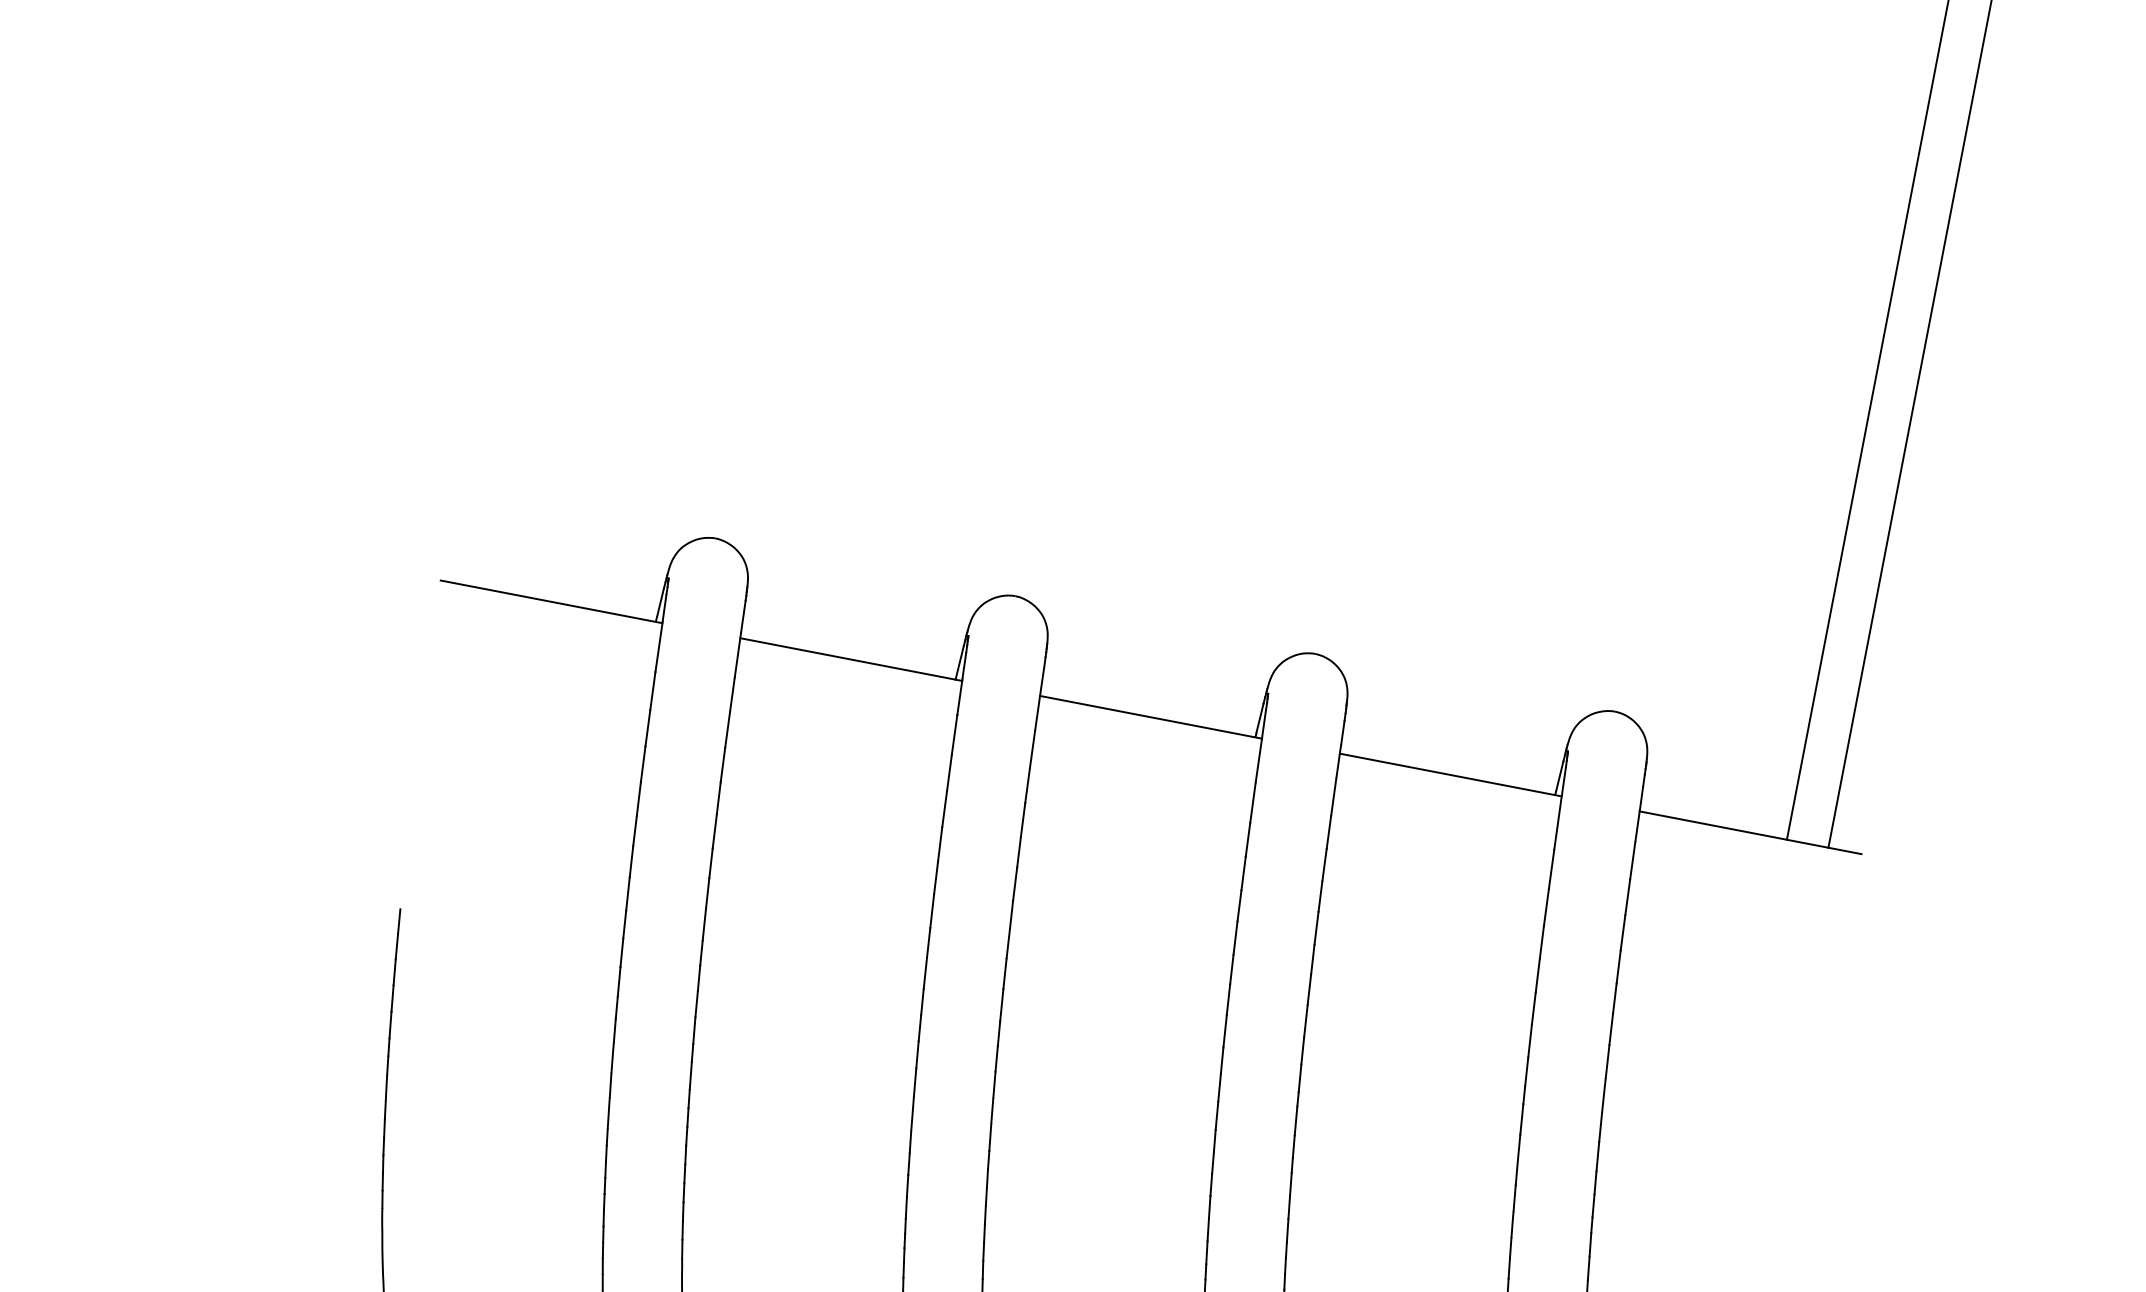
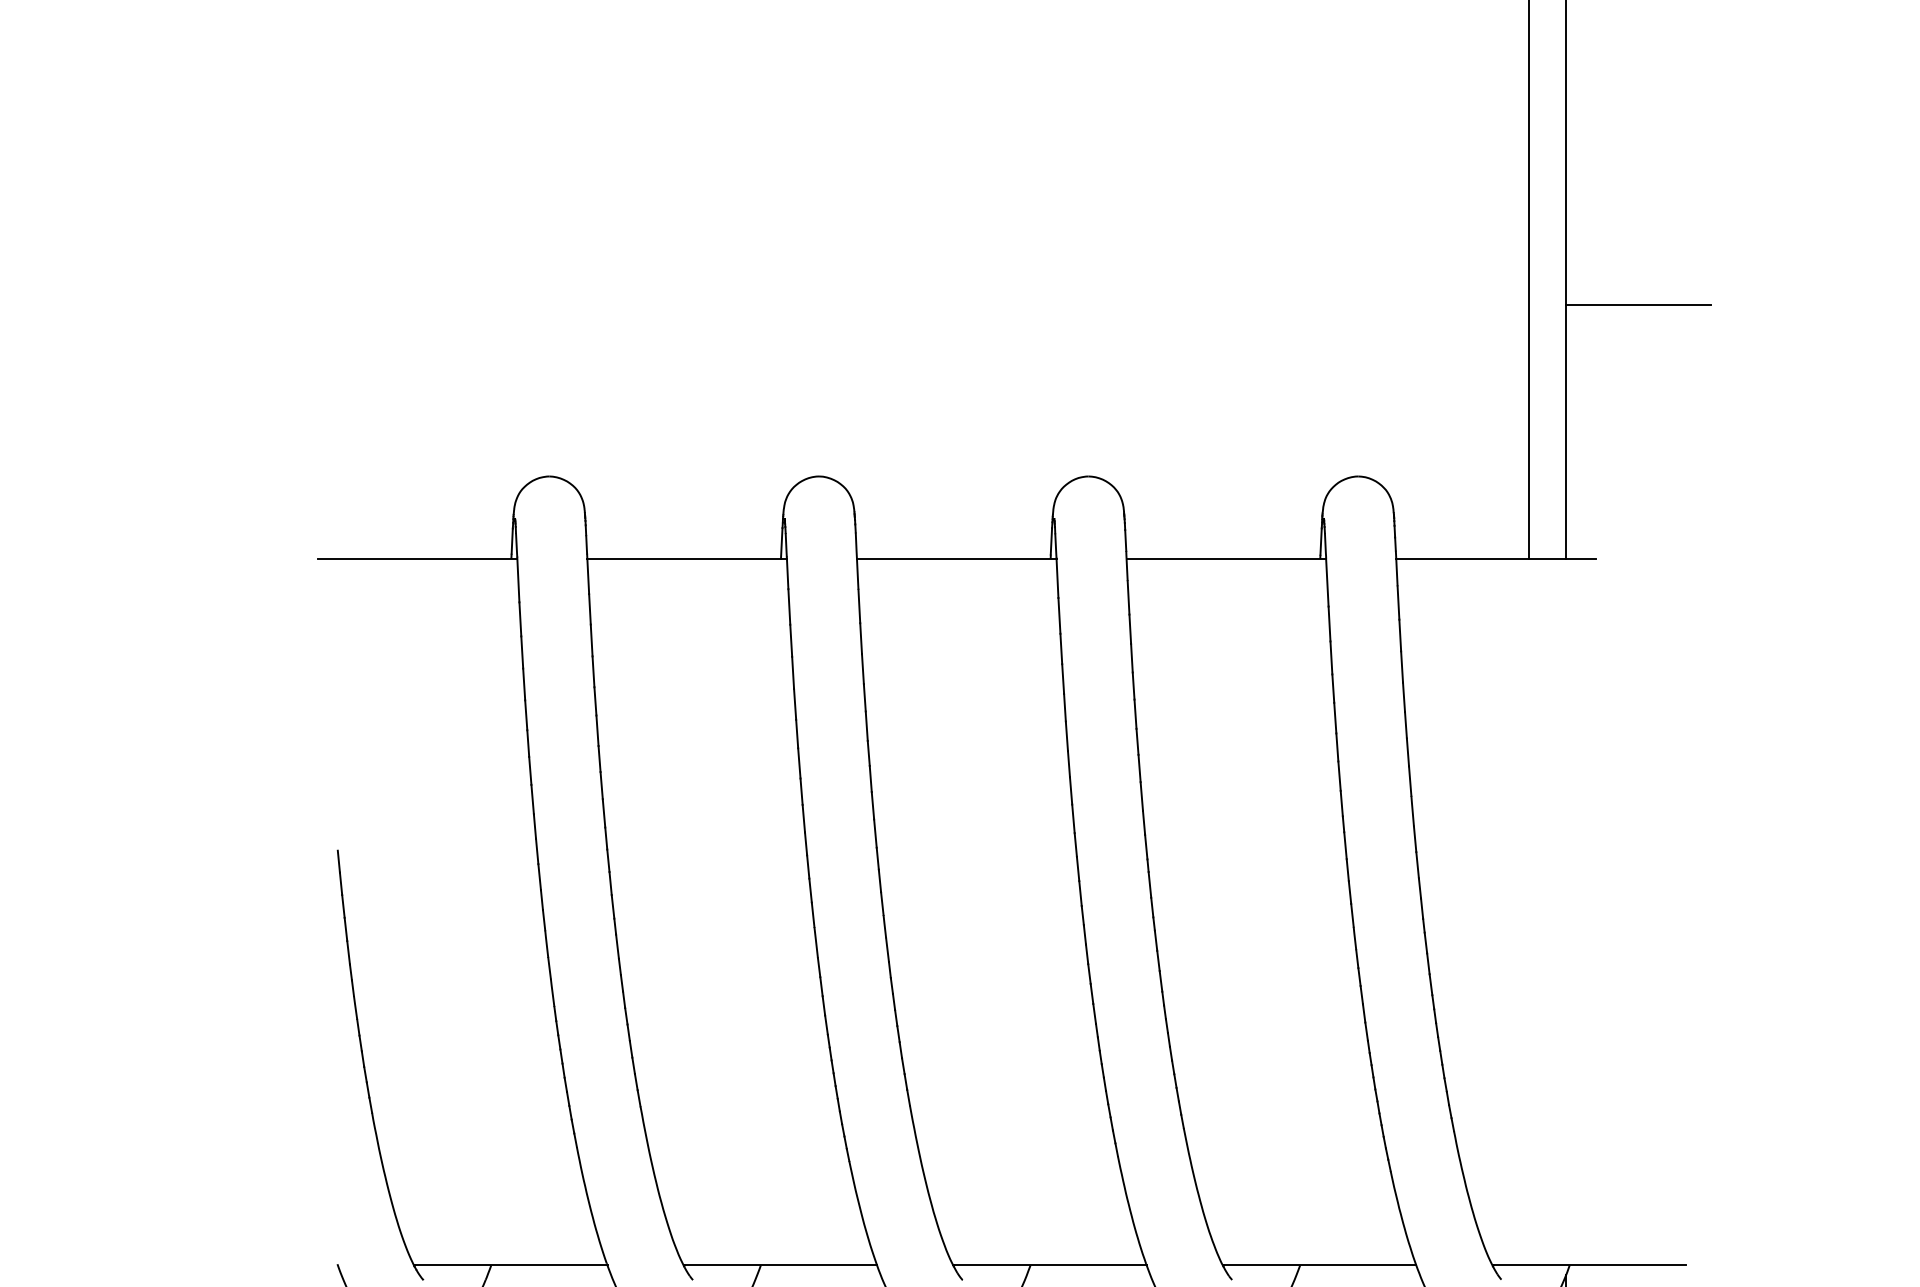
line: (1963, 580) -> (1638, 304), added

